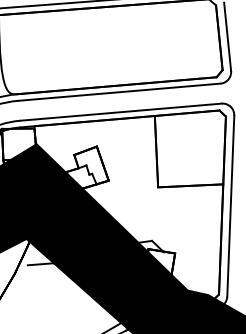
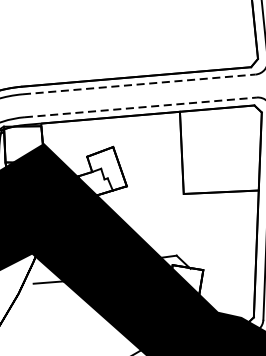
line: (119, 92) -> (139, 84), solid -> dashed
line: (121, 112) -> (141, 107), solid -> dashed

